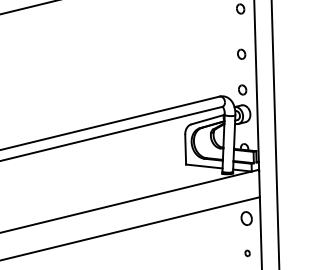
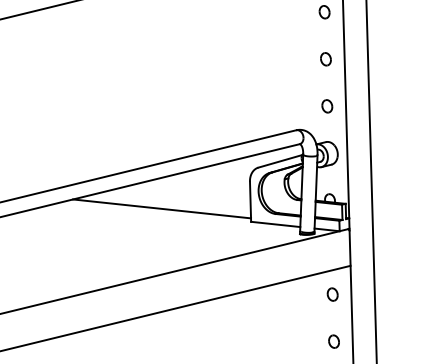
part: (241, 54) -> (325, 59), moved
part: (242, 90) -> (327, 106), moved
line: (120, 154) -> (162, 208), added
part: (246, 218) -> (332, 294), size x0.71
part: (247, 253) -> (333, 341), size x1.67

